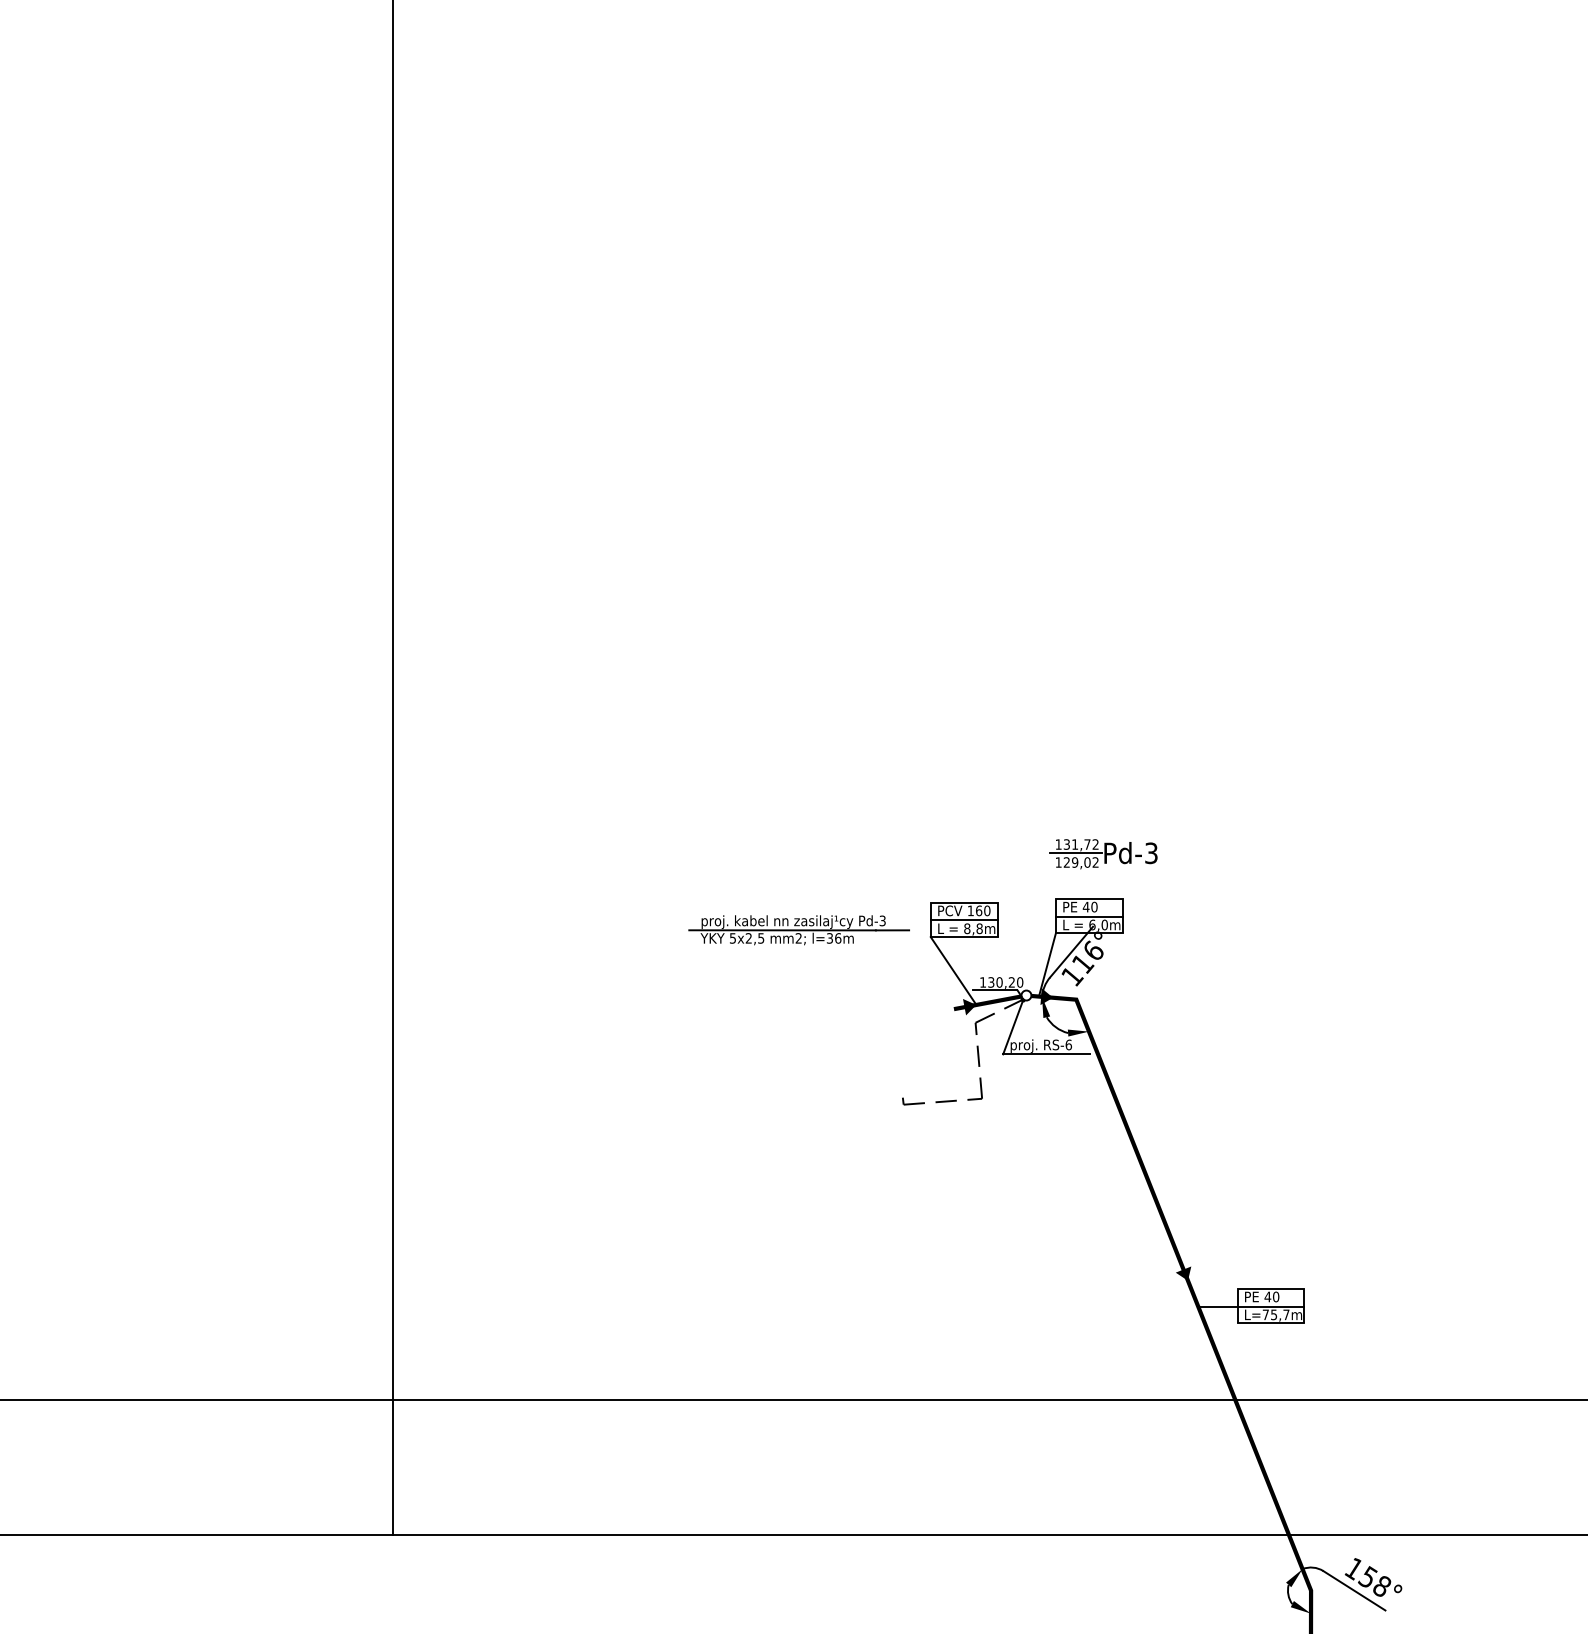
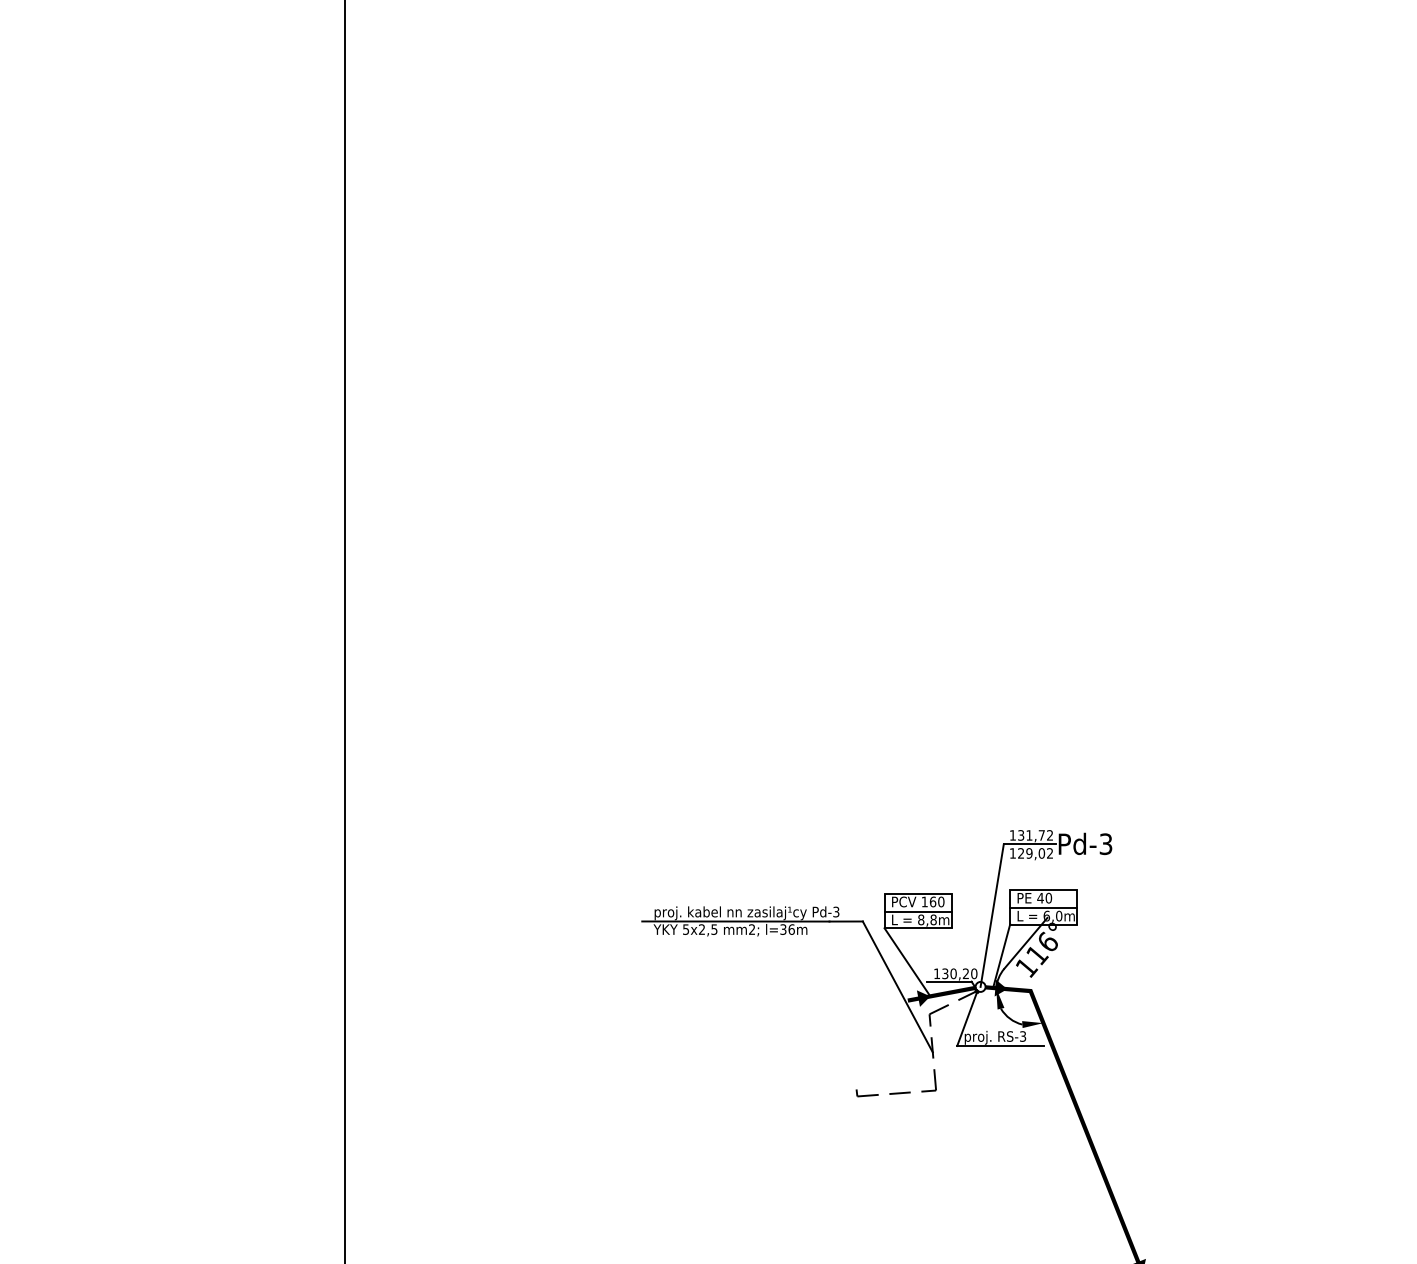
line: (1037, 924) -> (991, 915), added
line: (943, 995) -> (897, 986), added
text: (1068, 1044) -> (1022, 1036), RS-6 -> RS-3

